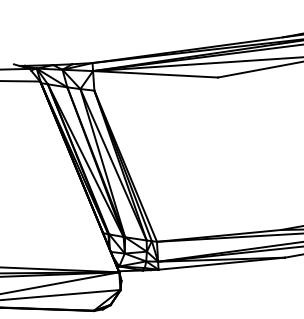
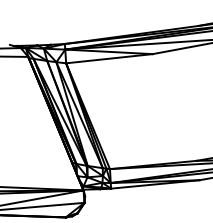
line: (156, 83) -> (109, 58), added

